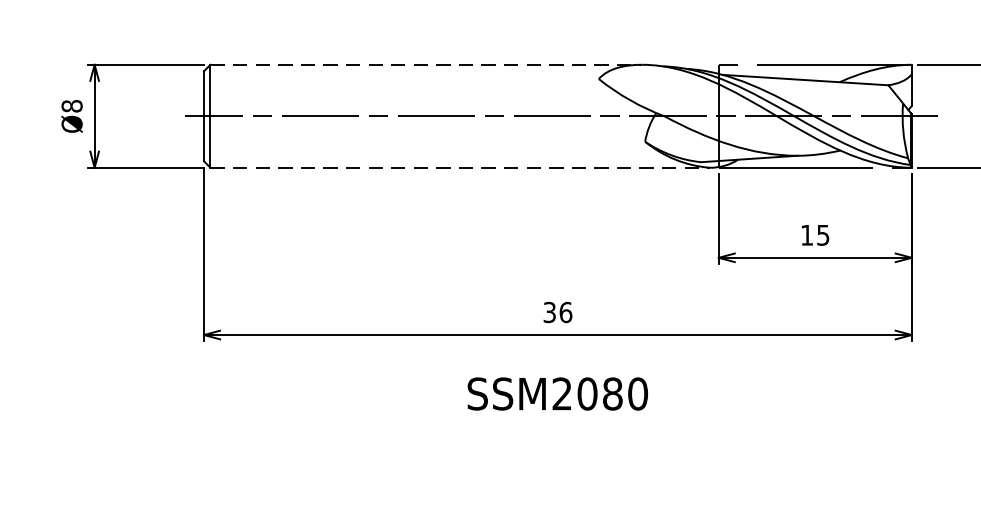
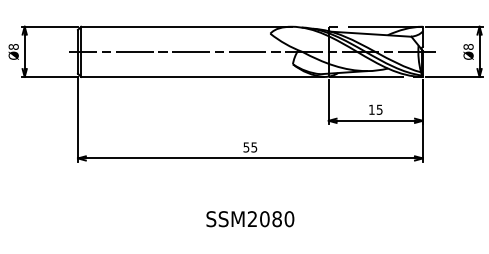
line: (426, 64) -> (186, 26), dashed -> solid
line: (459, 166) -> (202, 76), dashed -> solid
text: (558, 312) -> (250, 147), 36 -> 55
text: (558, 394) -> (250, 219), moved

